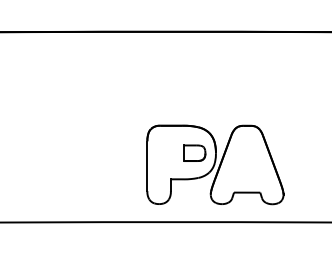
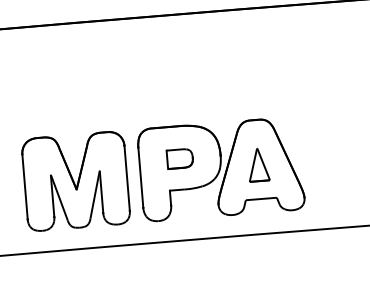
part: (194, 152) -> (179, 157), moved
part: (247, 163) -> (258, 164), added
part: (92, 164) -> (75, 180), added

